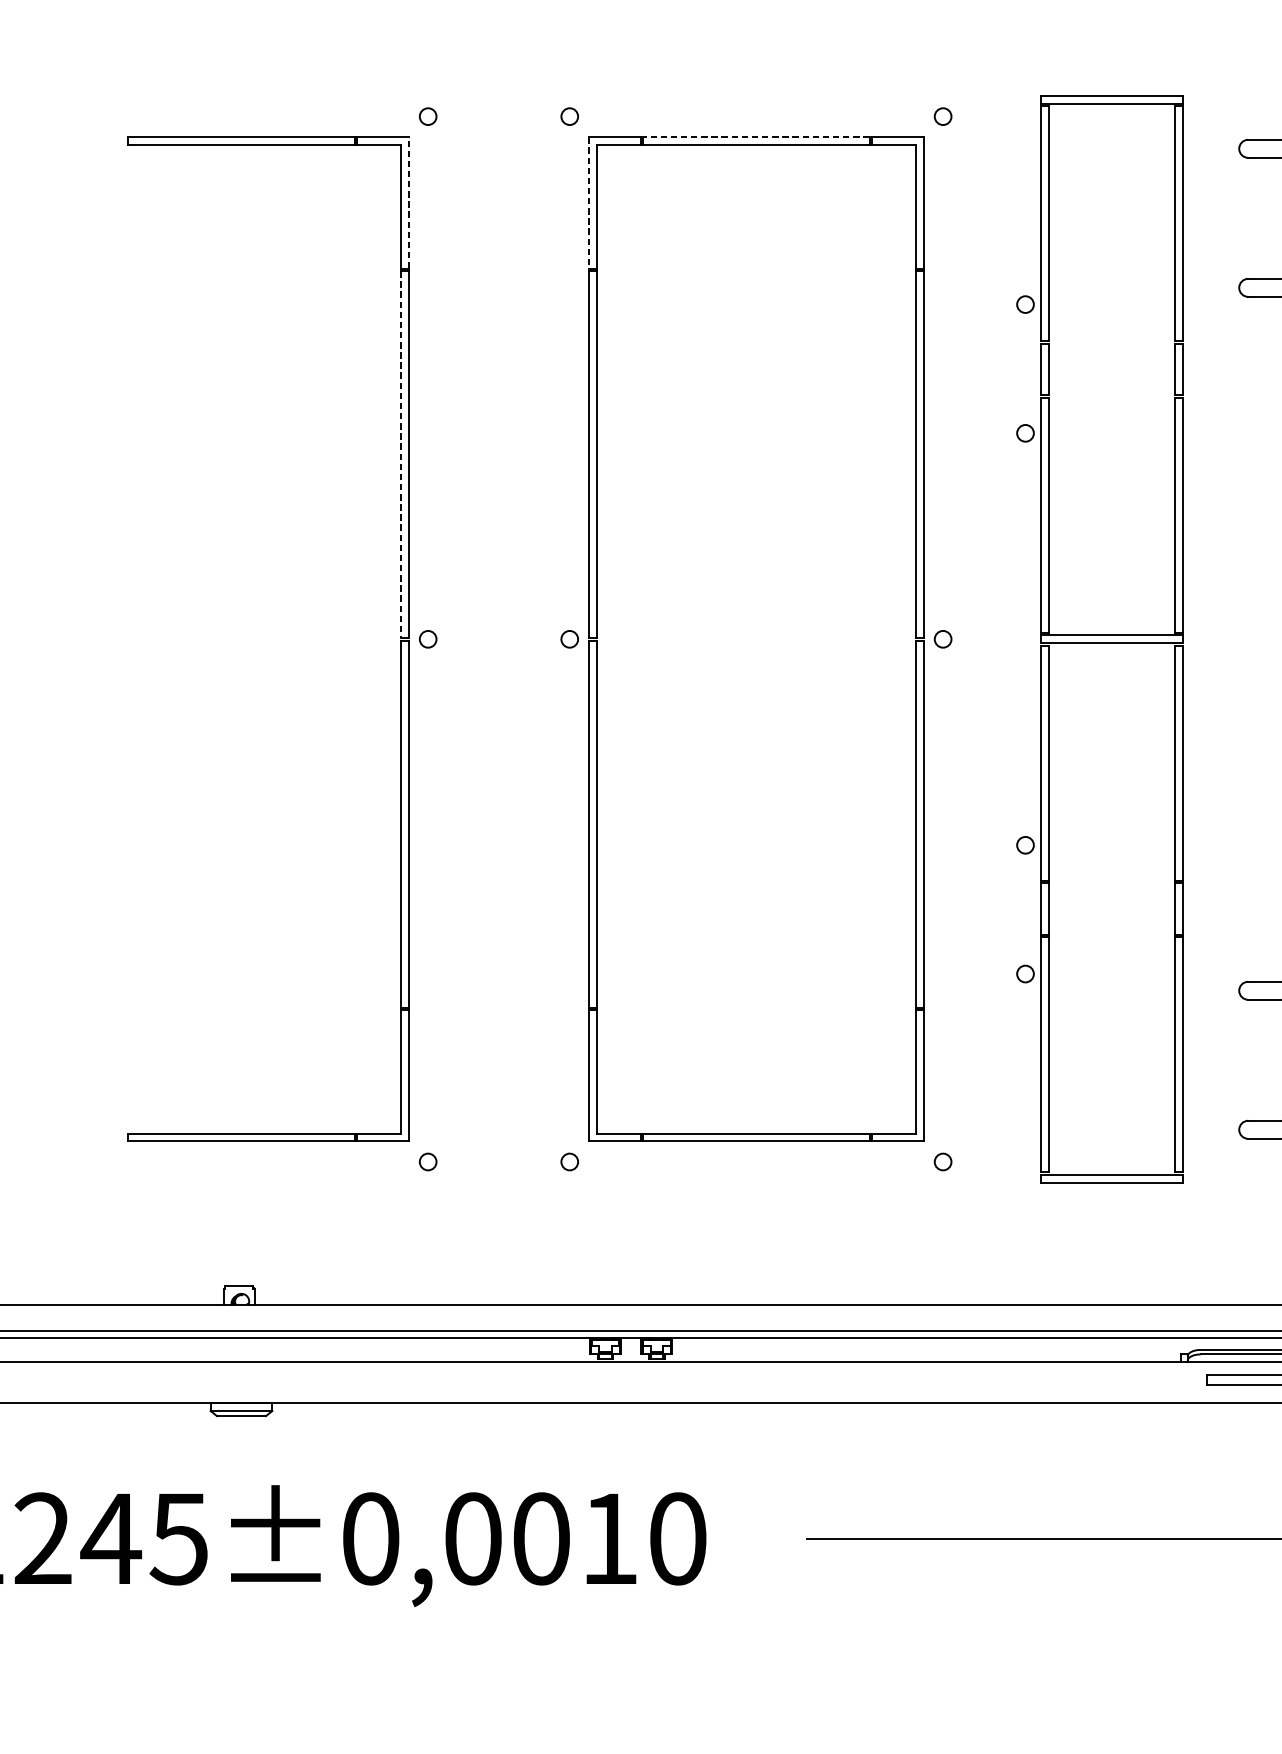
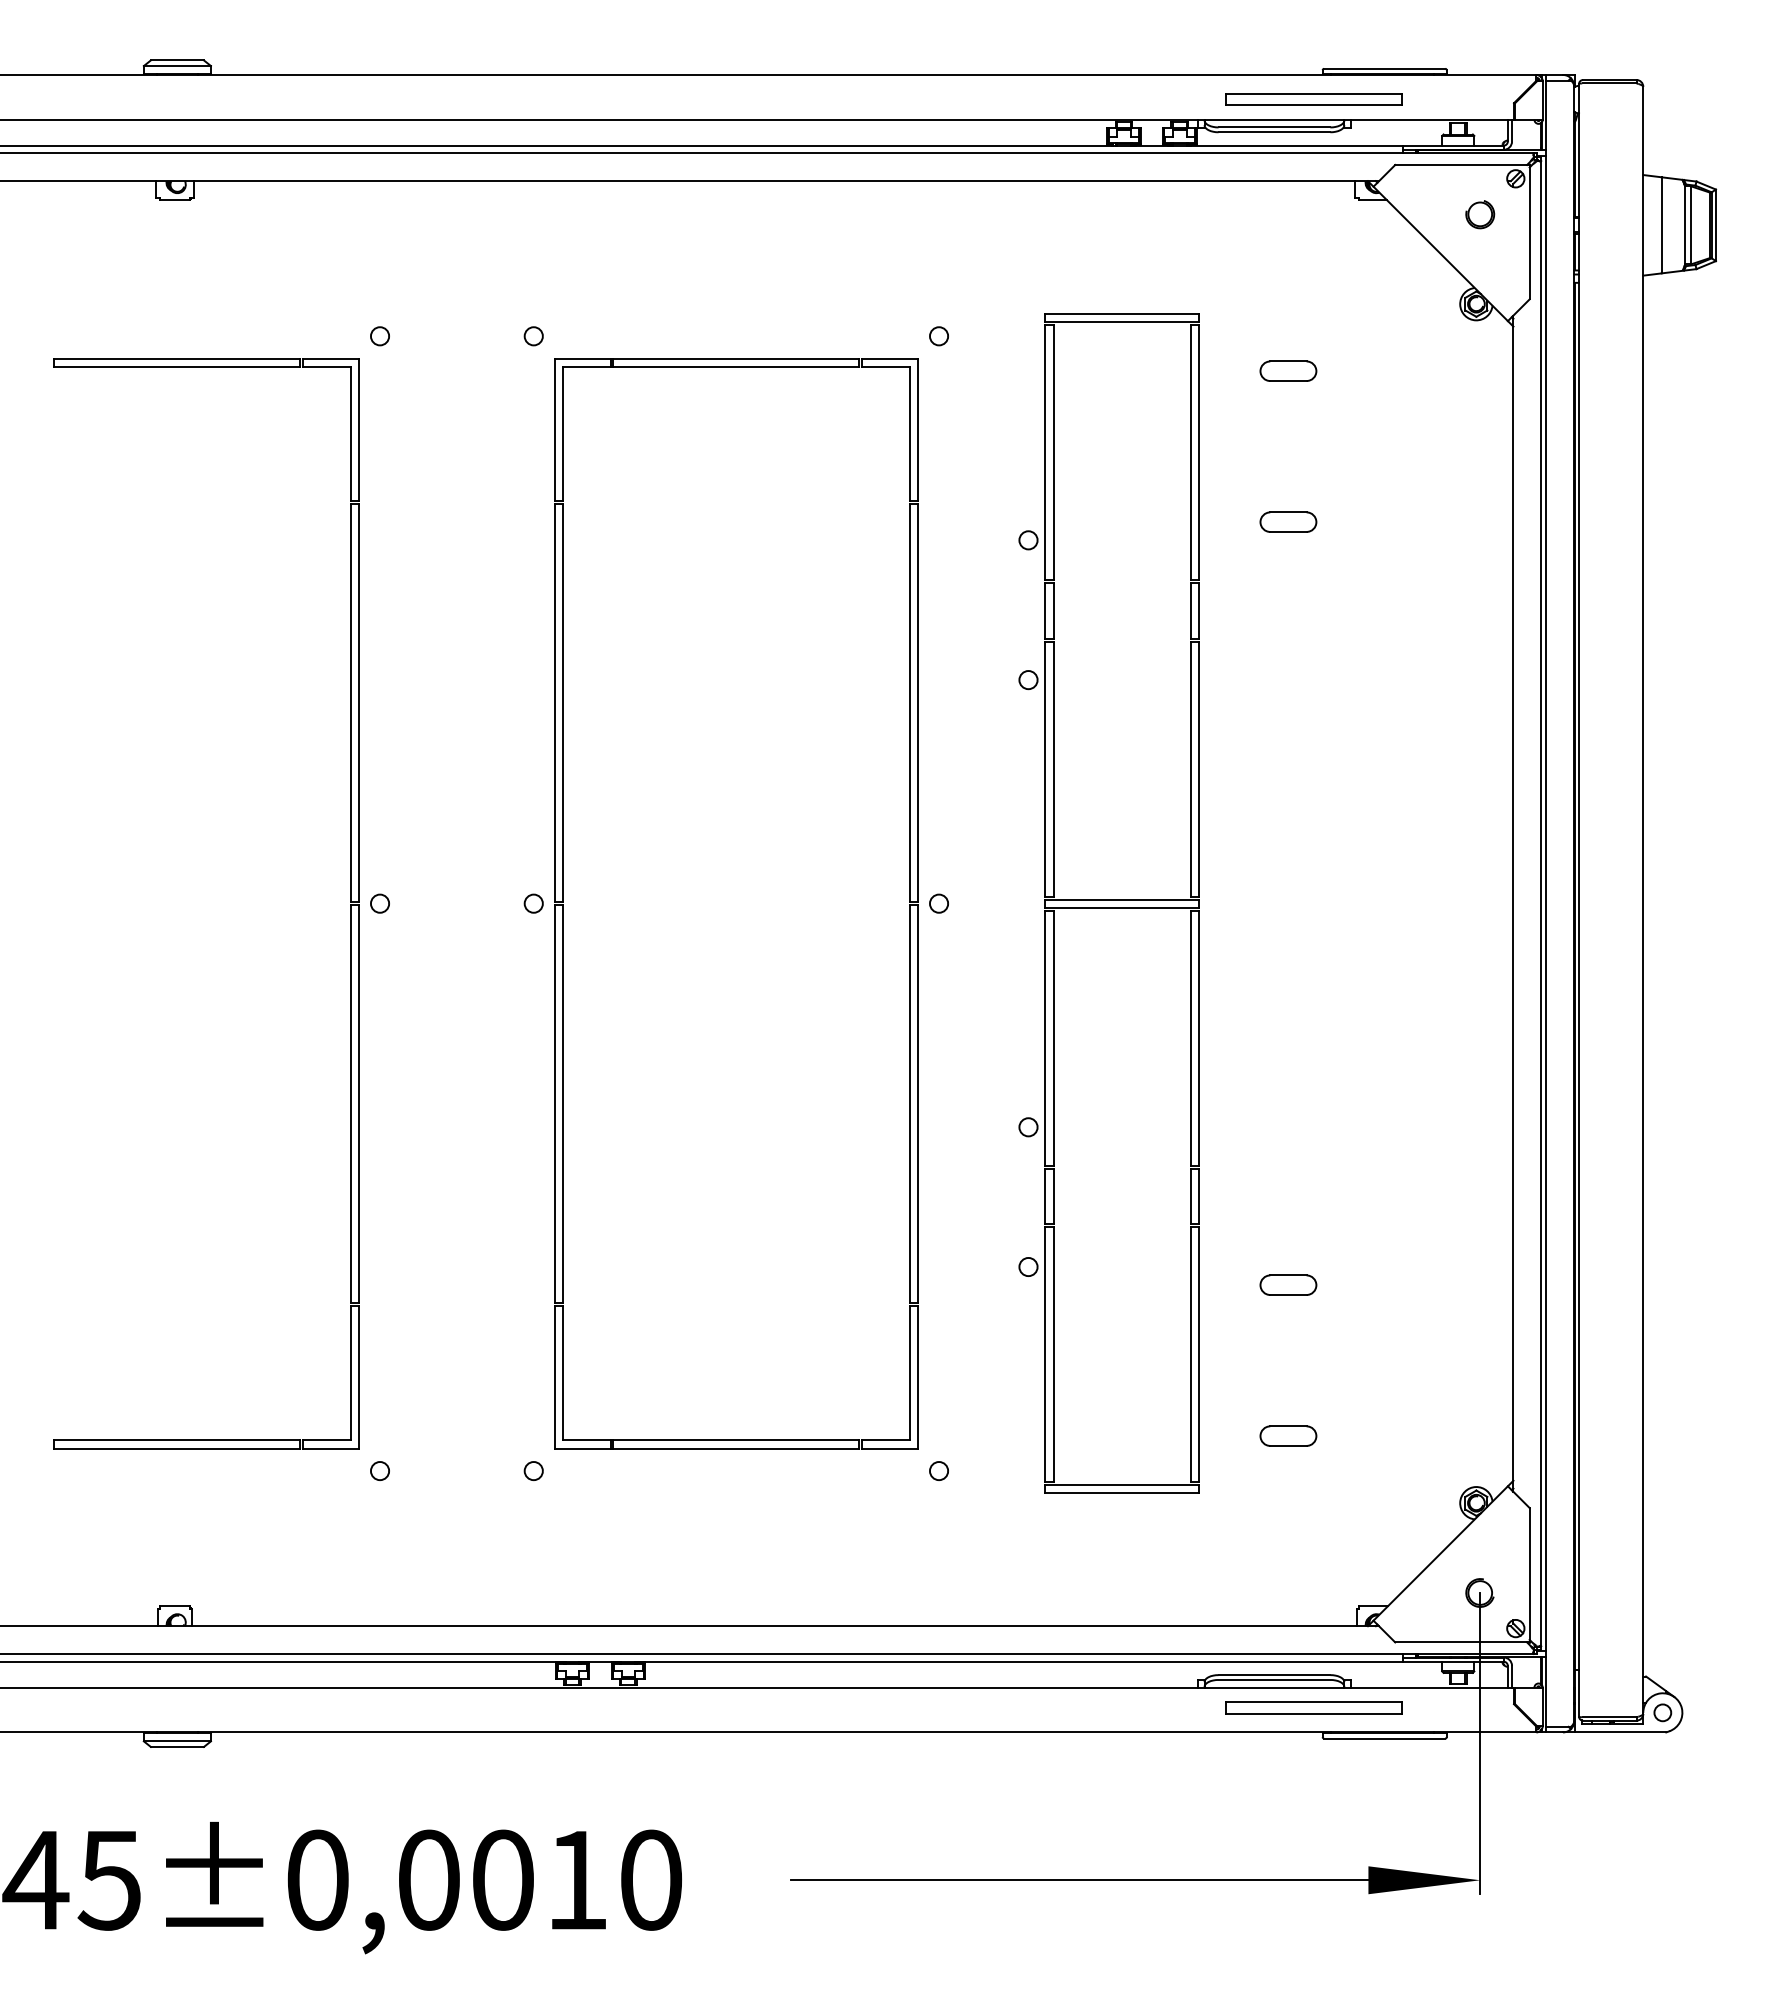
line: (756, 137) -> (736, 358), dashed -> solid
line: (409, 202) -> (359, 429), dashed -> solid
line: (588, 203) -> (554, 430), dashed -> solid
line: (400, 454) -> (350, 703), dashed -> solid

